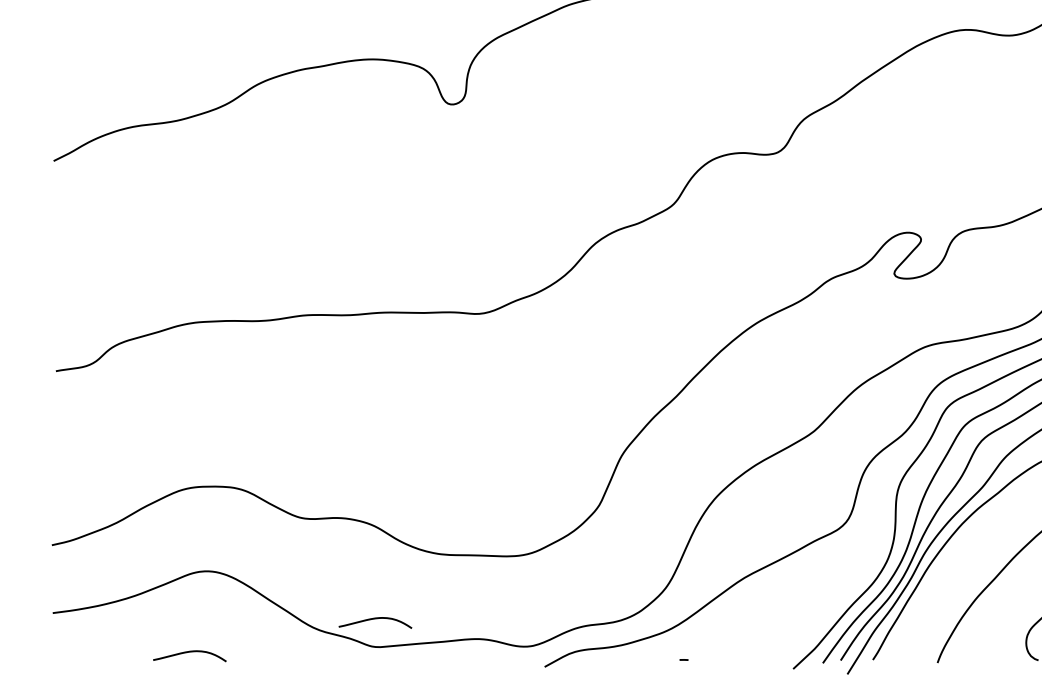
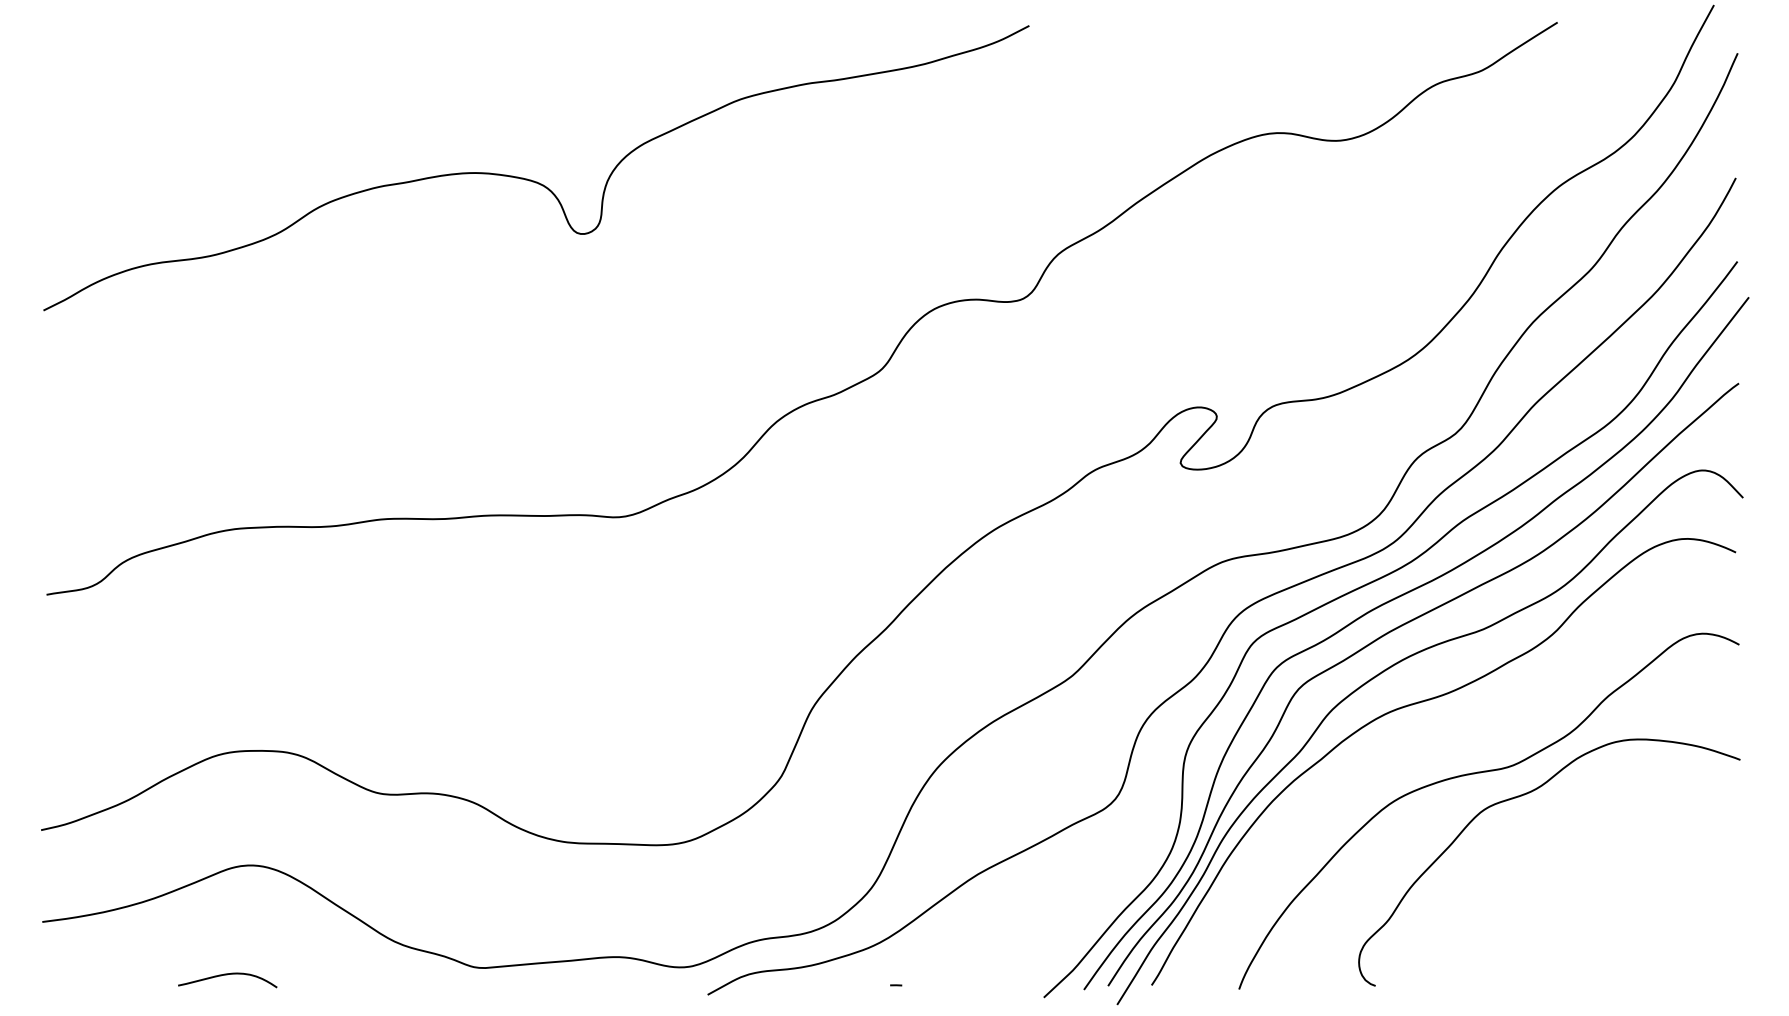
curve: (375, 619) -> (478, 930), removed

